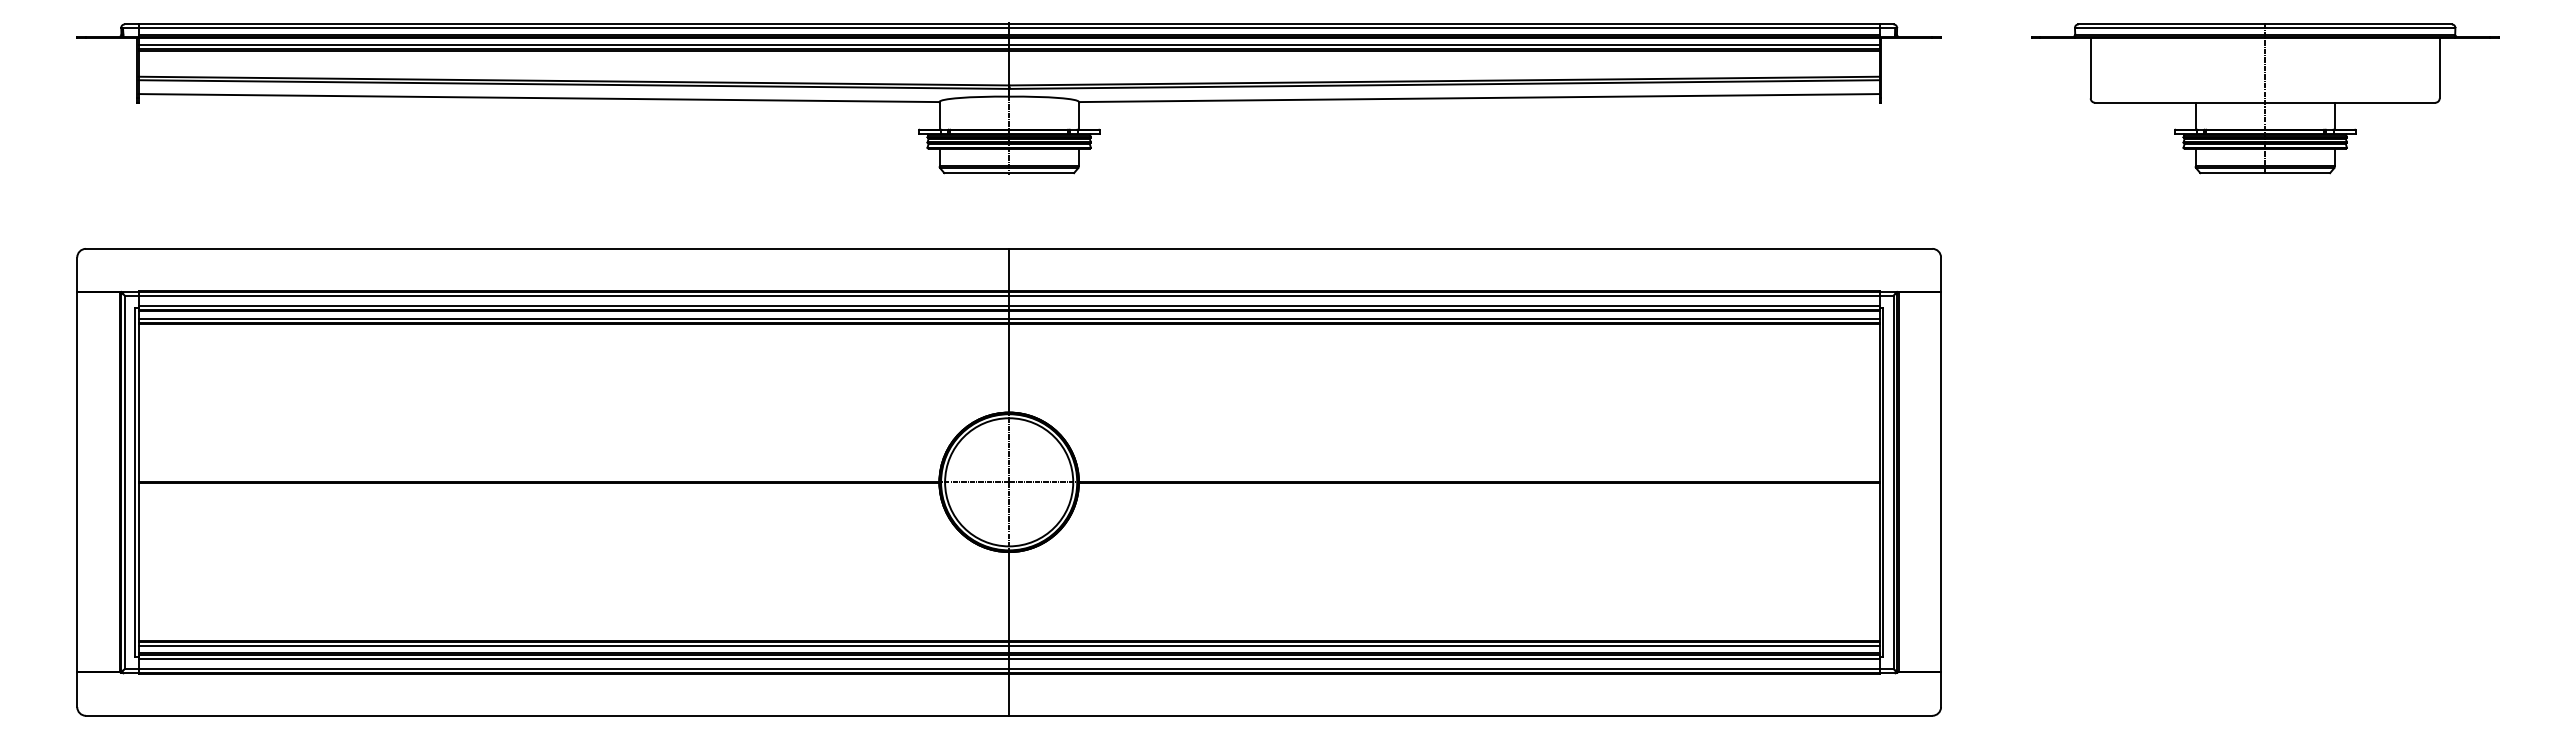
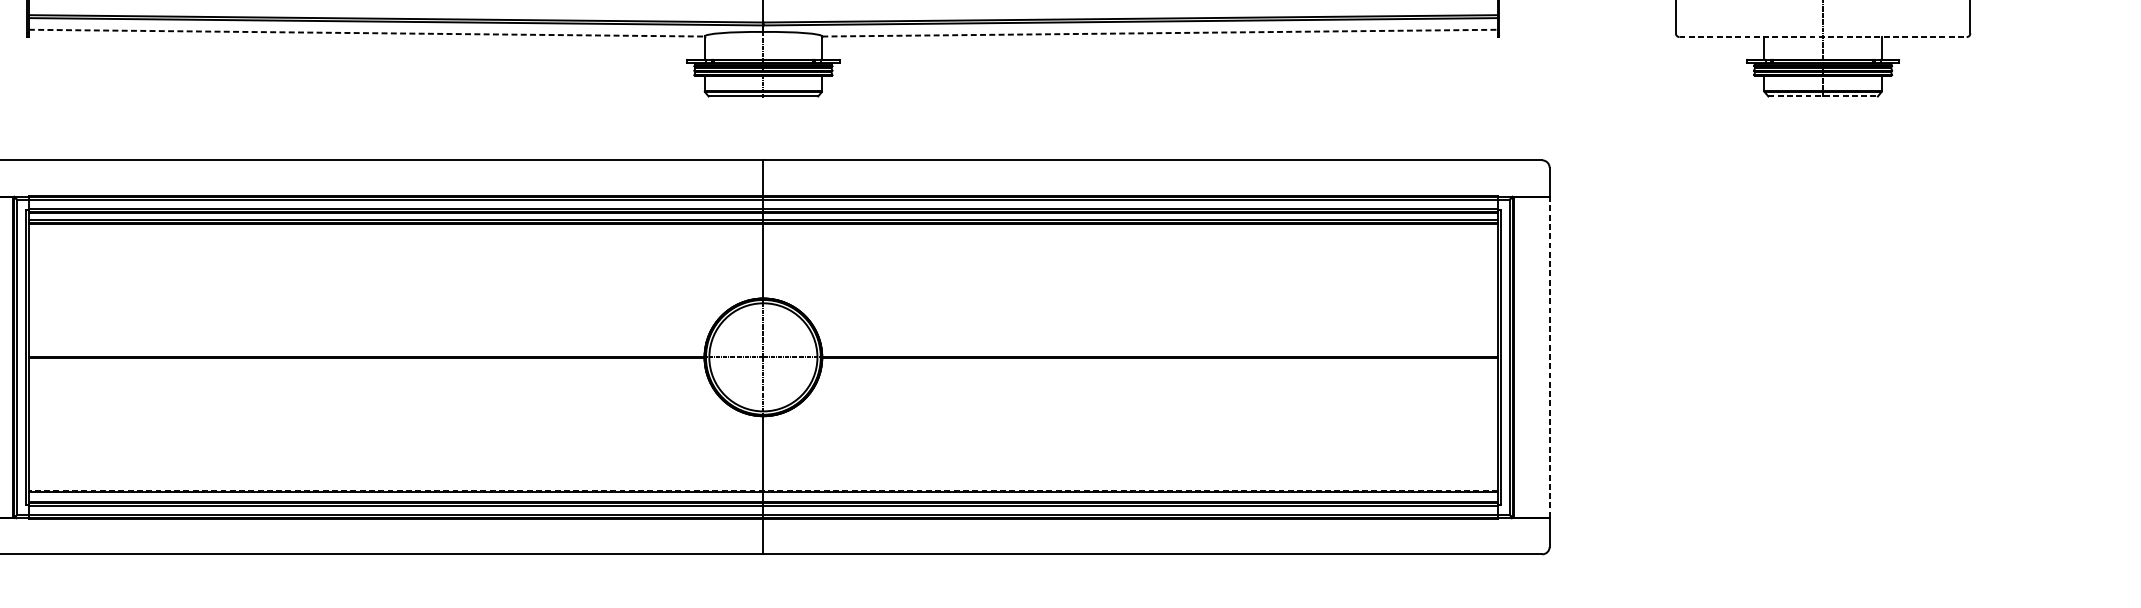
line: (539, 98) -> (367, 33), solid -> dashed
line: (1479, 98) -> (1160, 33), solid -> dashed
line: (2265, 102) -> (1823, 36), solid -> dashed
line: (2265, 173) -> (1823, 96), solid -> dashed
line: (1941, 482) -> (1550, 357), solid -> dashed
line: (1009, 640) -> (763, 490), solid -> dashed
line: (1008, 645) -> (762, 495), removed

